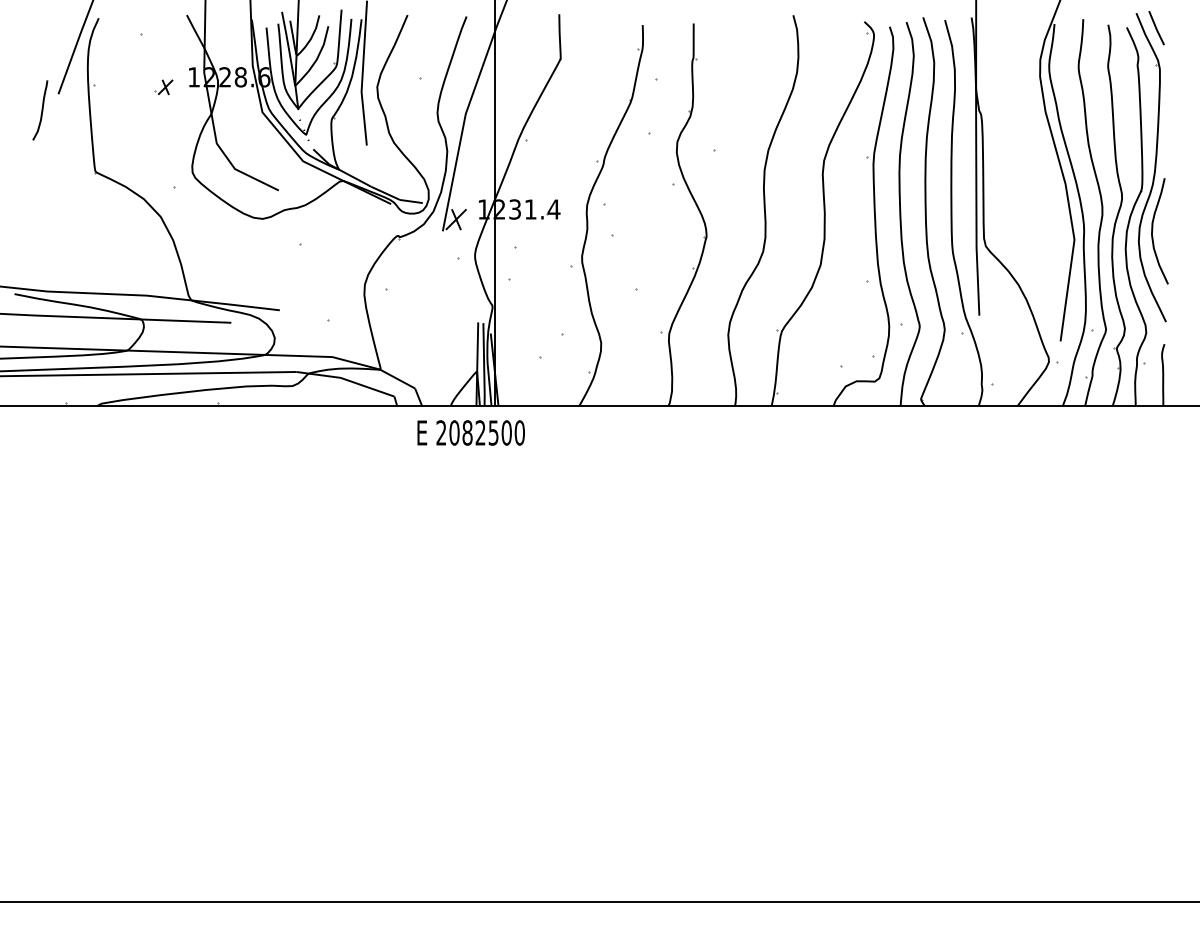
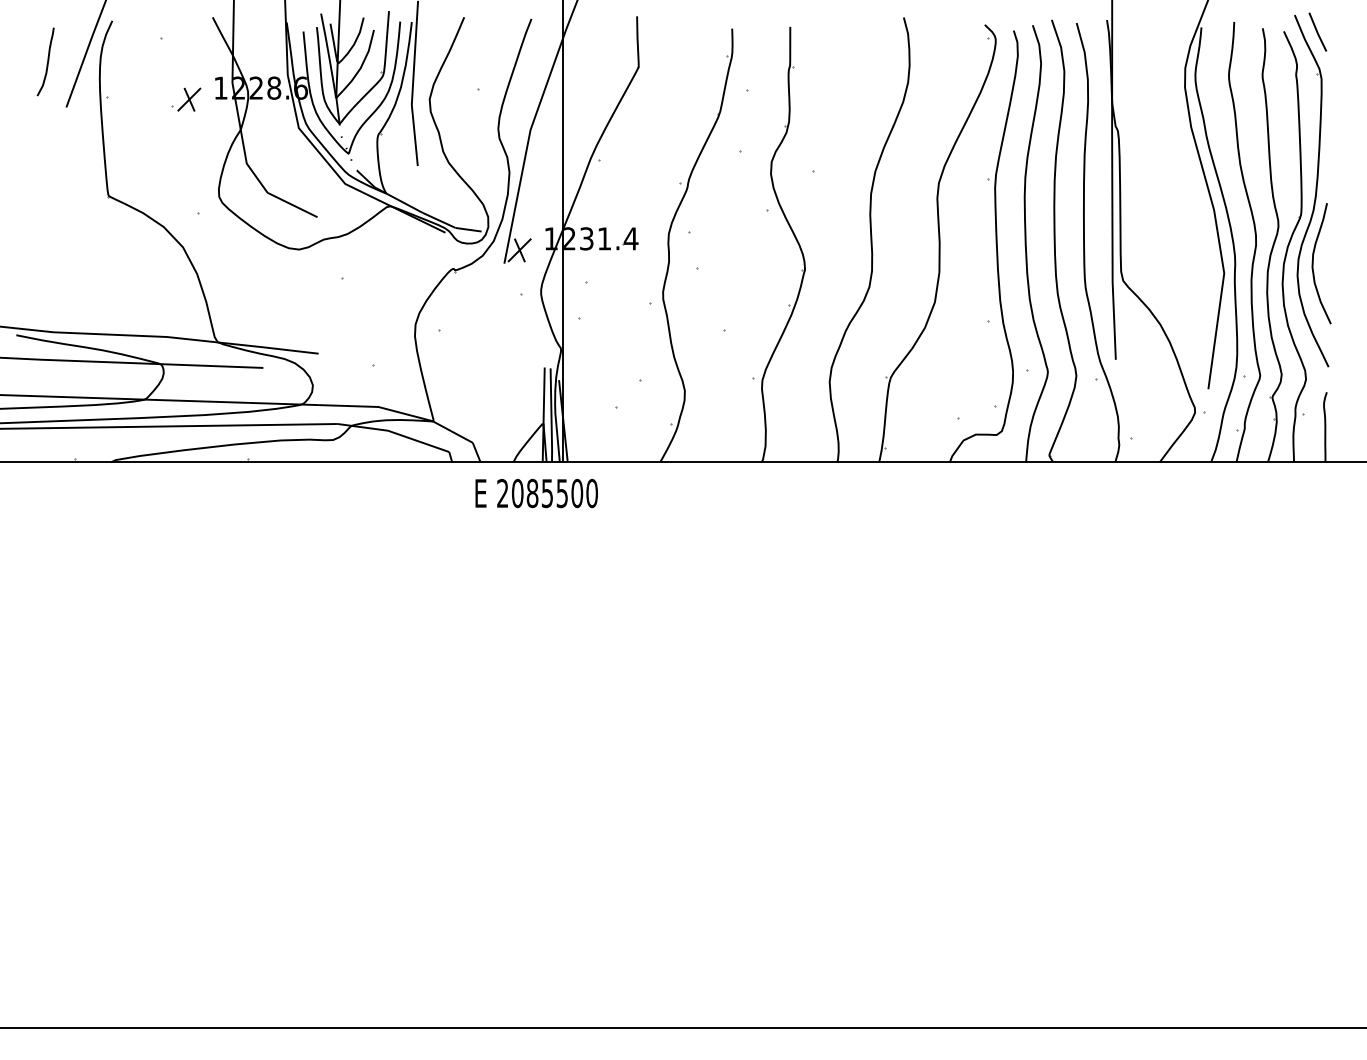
part: (163, 87) -> (186, 99), size x1.43
curve: (41, 110) -> (47, 61), moved
text: (479, 432) -> (546, 493), 2082500 -> 2085500

